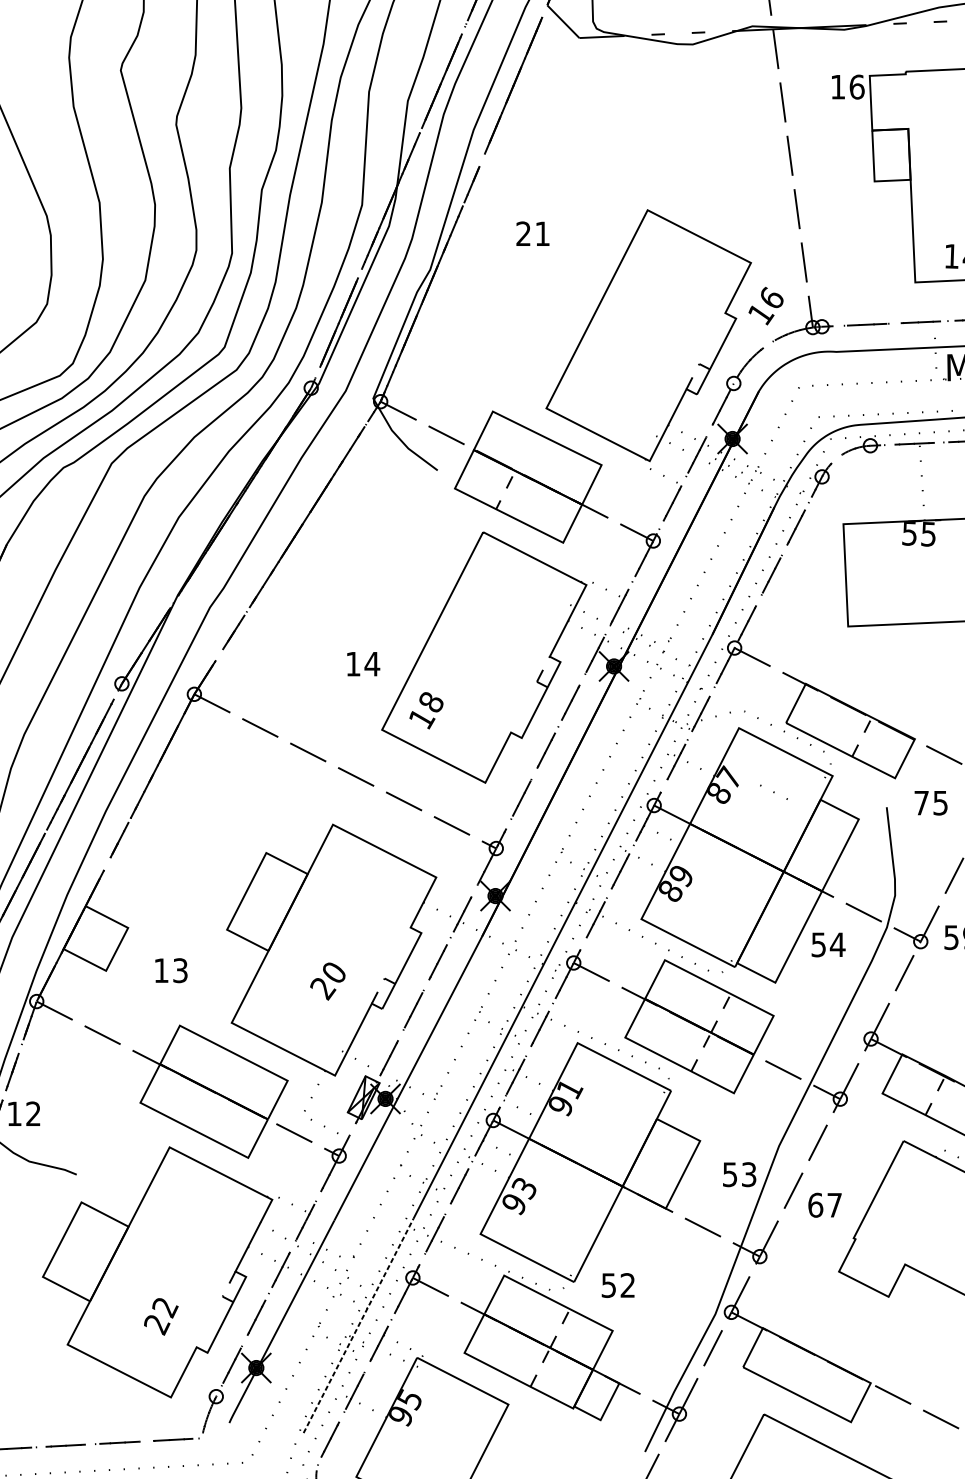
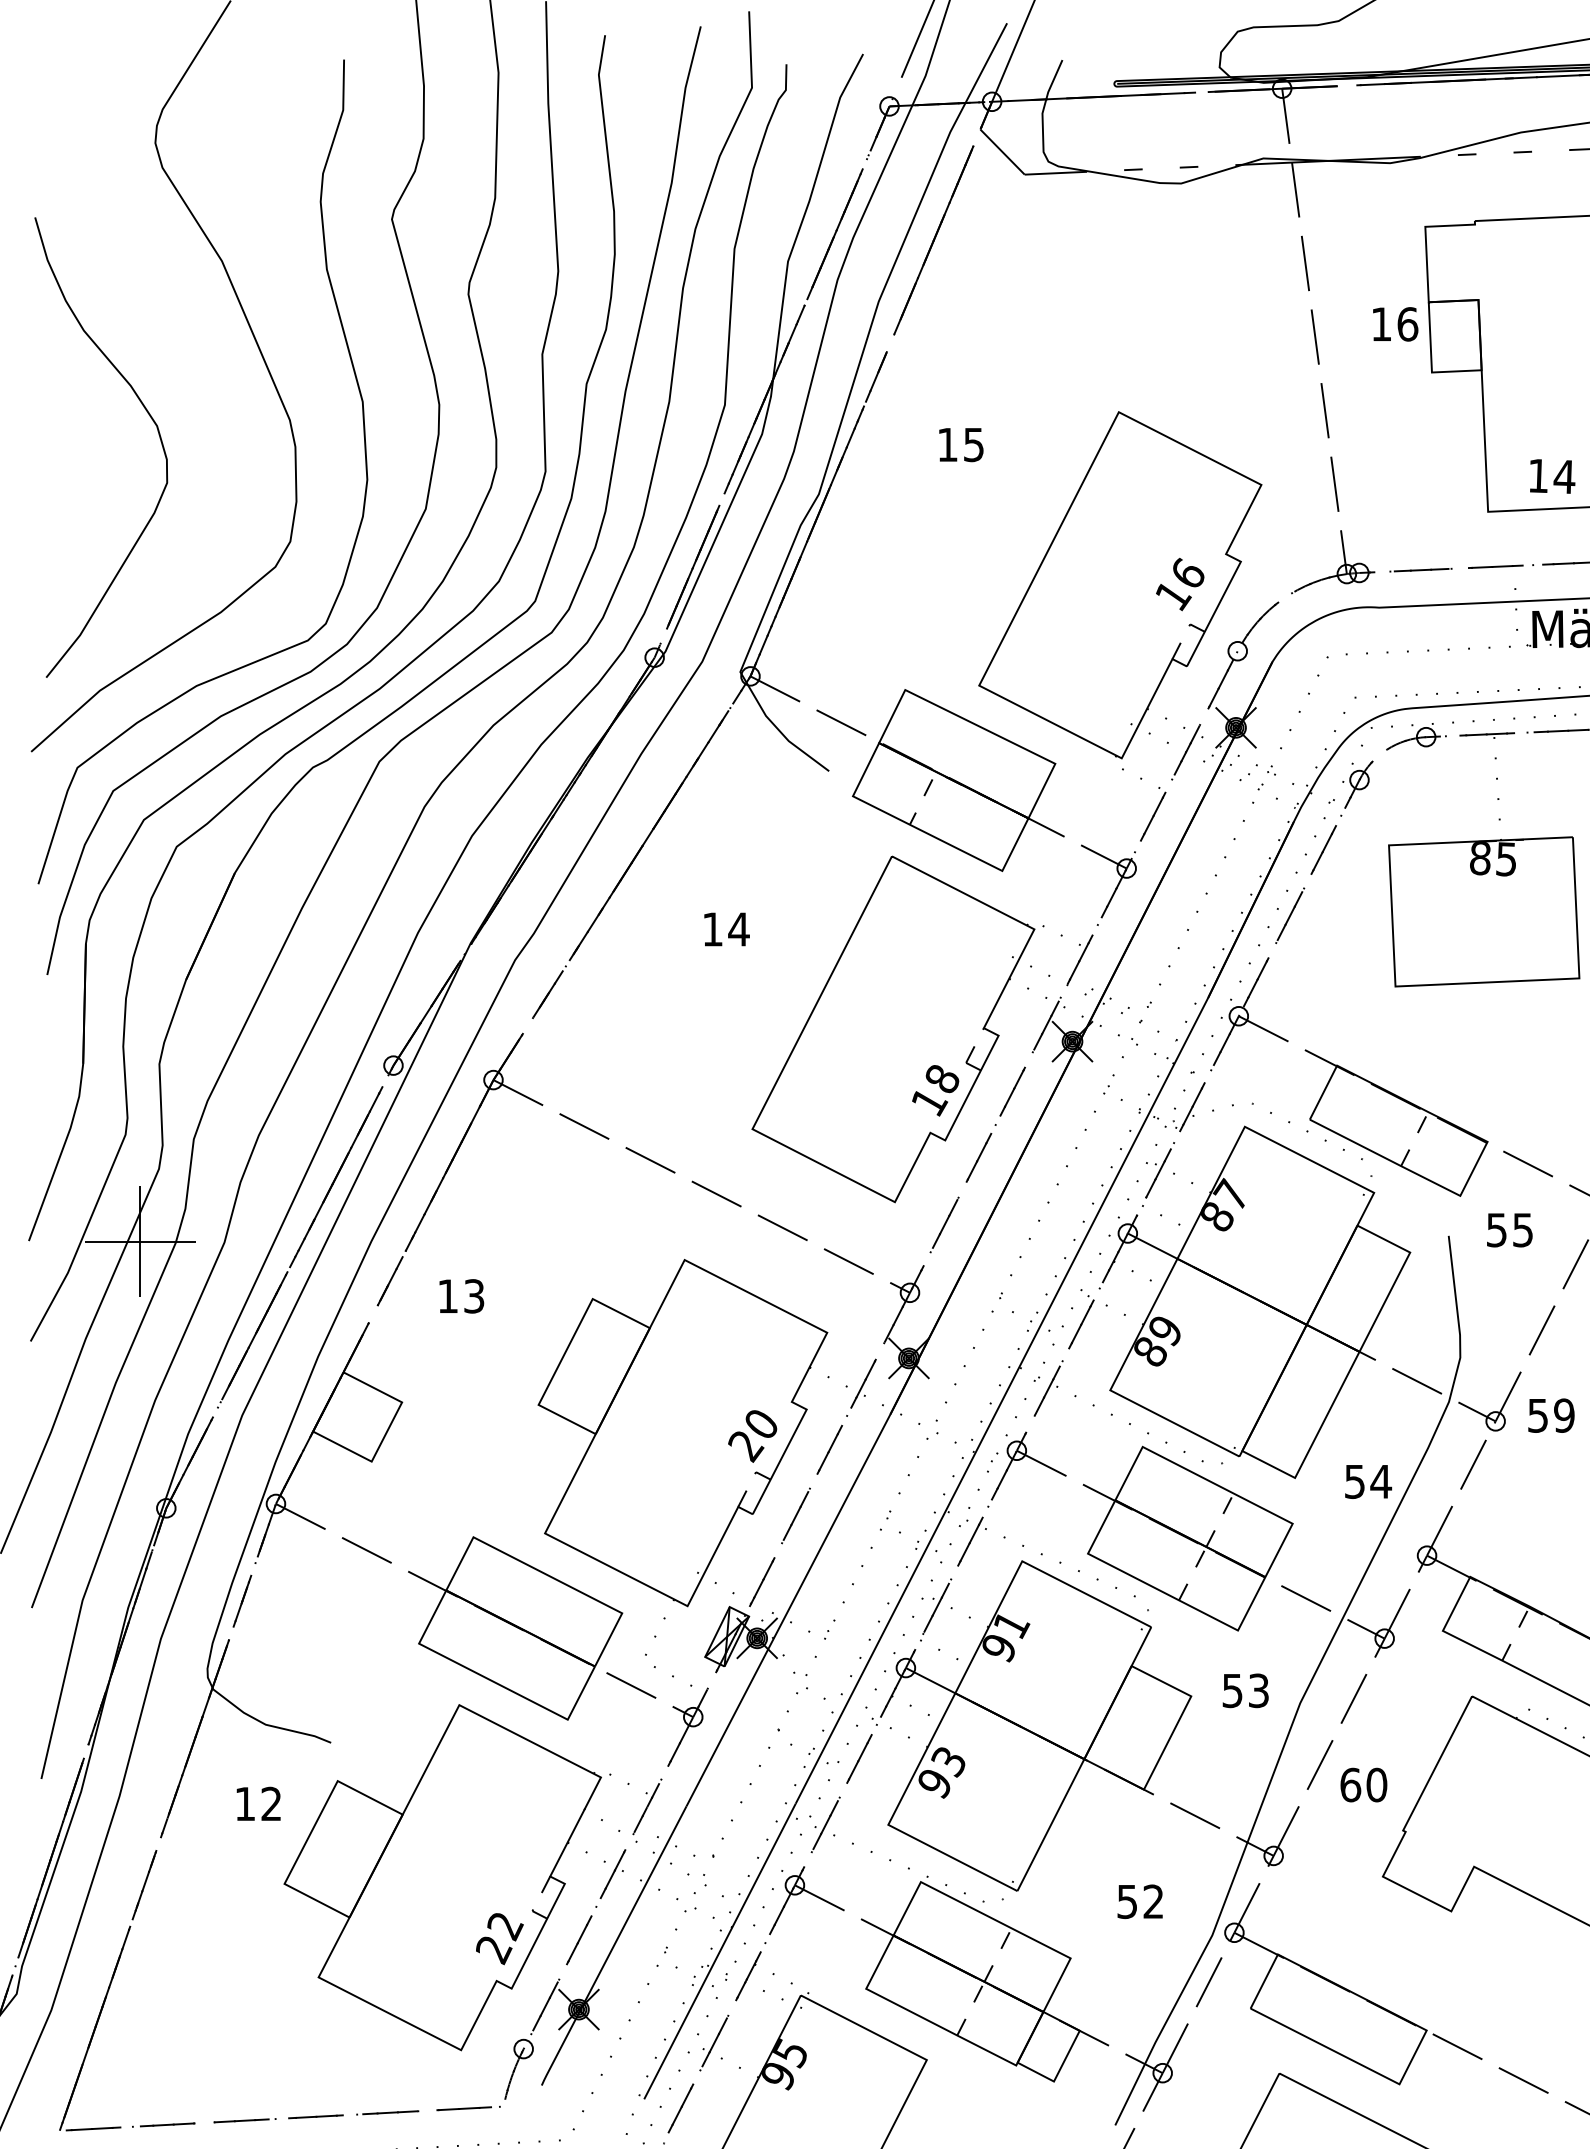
text: (848, 87) -> (1395, 324), moved
text: (532, 233) -> (960, 444), 21 -> 15
text: (766, 306) -> (1180, 584), moved
text: (909, 533) -> (1480, 858), 55 -> 85
text: (363, 664) -> (726, 929), moved
text: (426, 710) -> (935, 1090), moved
line: (774, 792) -> (1161, 1215), moved
text: (921, 803) -> (1496, 1230), 75 -> 55
text: (828, 944) -> (1368, 1481), moved
text: (171, 970) -> (461, 1296), moved
text: (327, 981) -> (752, 1436), moved
text: (24, 1113) -> (258, 1803), moved
text: (739, 1174) -> (1245, 1690), moved
text: (834, 1204) -> (1376, 1784), 67 -> 60
text: (617, 1285) -> (1139, 1901), moved
text: (161, 1317) -> (499, 1939), moved
line: (358, 1325) -> (720, 1951), dashed -> solid

